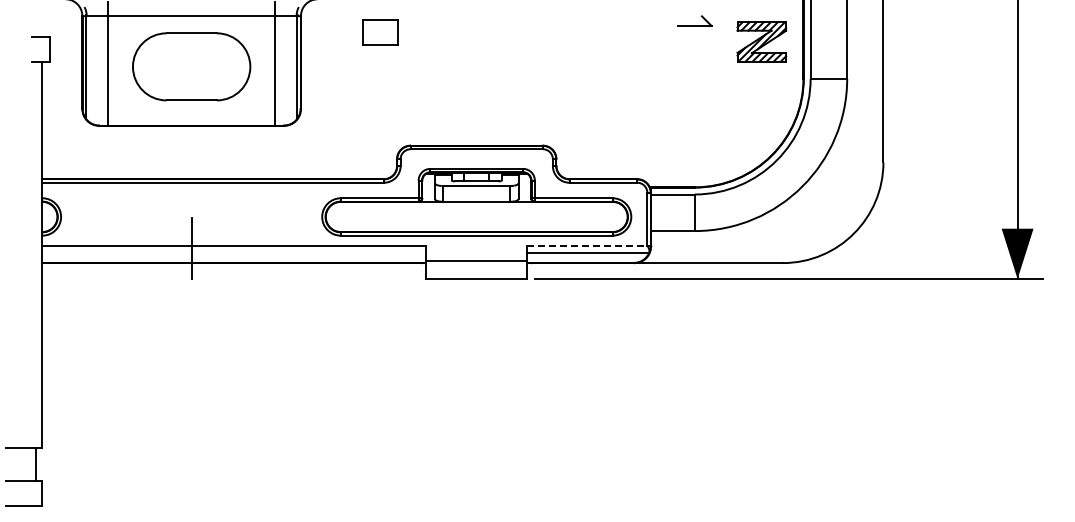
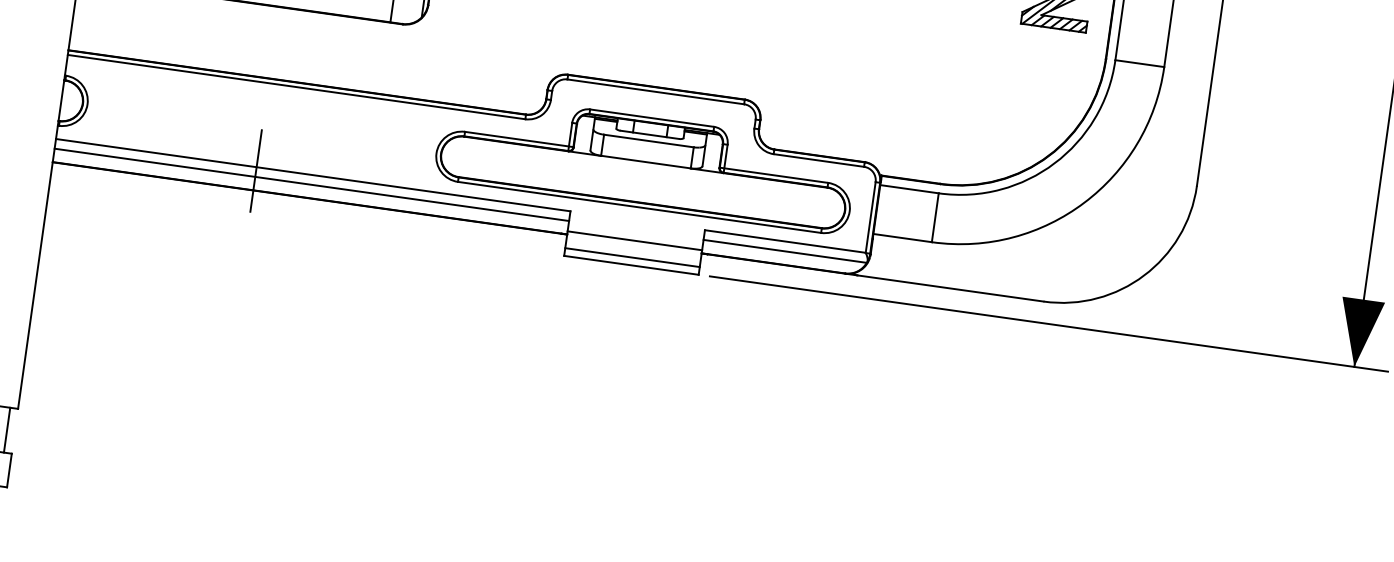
line: (587, 245) -> (785, 241), dashed -> solid
line: (233, 252) -> (311, 184), added
line: (476, 273) -> (632, 257), added

